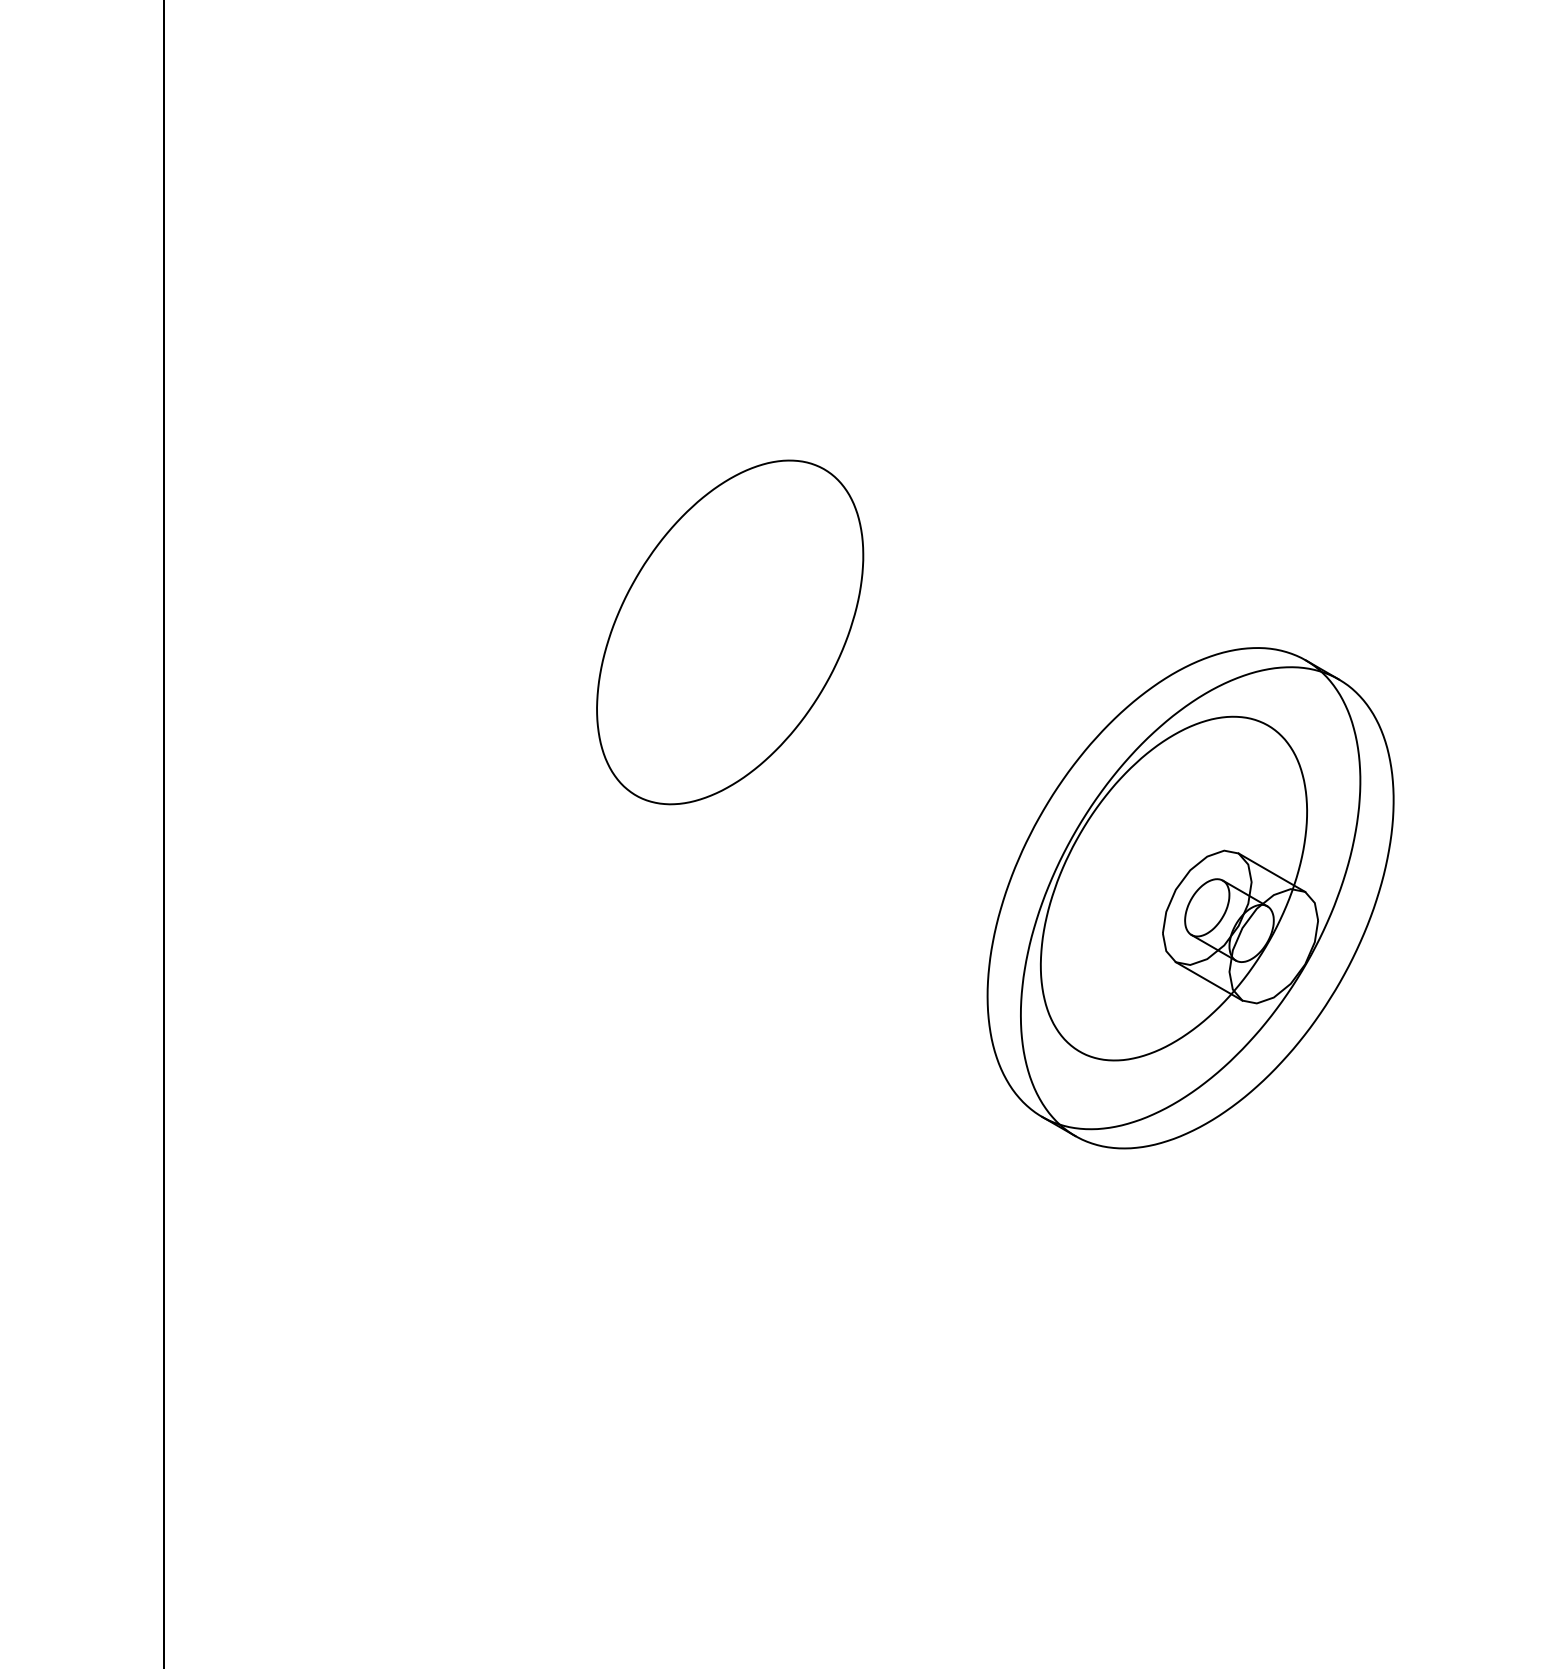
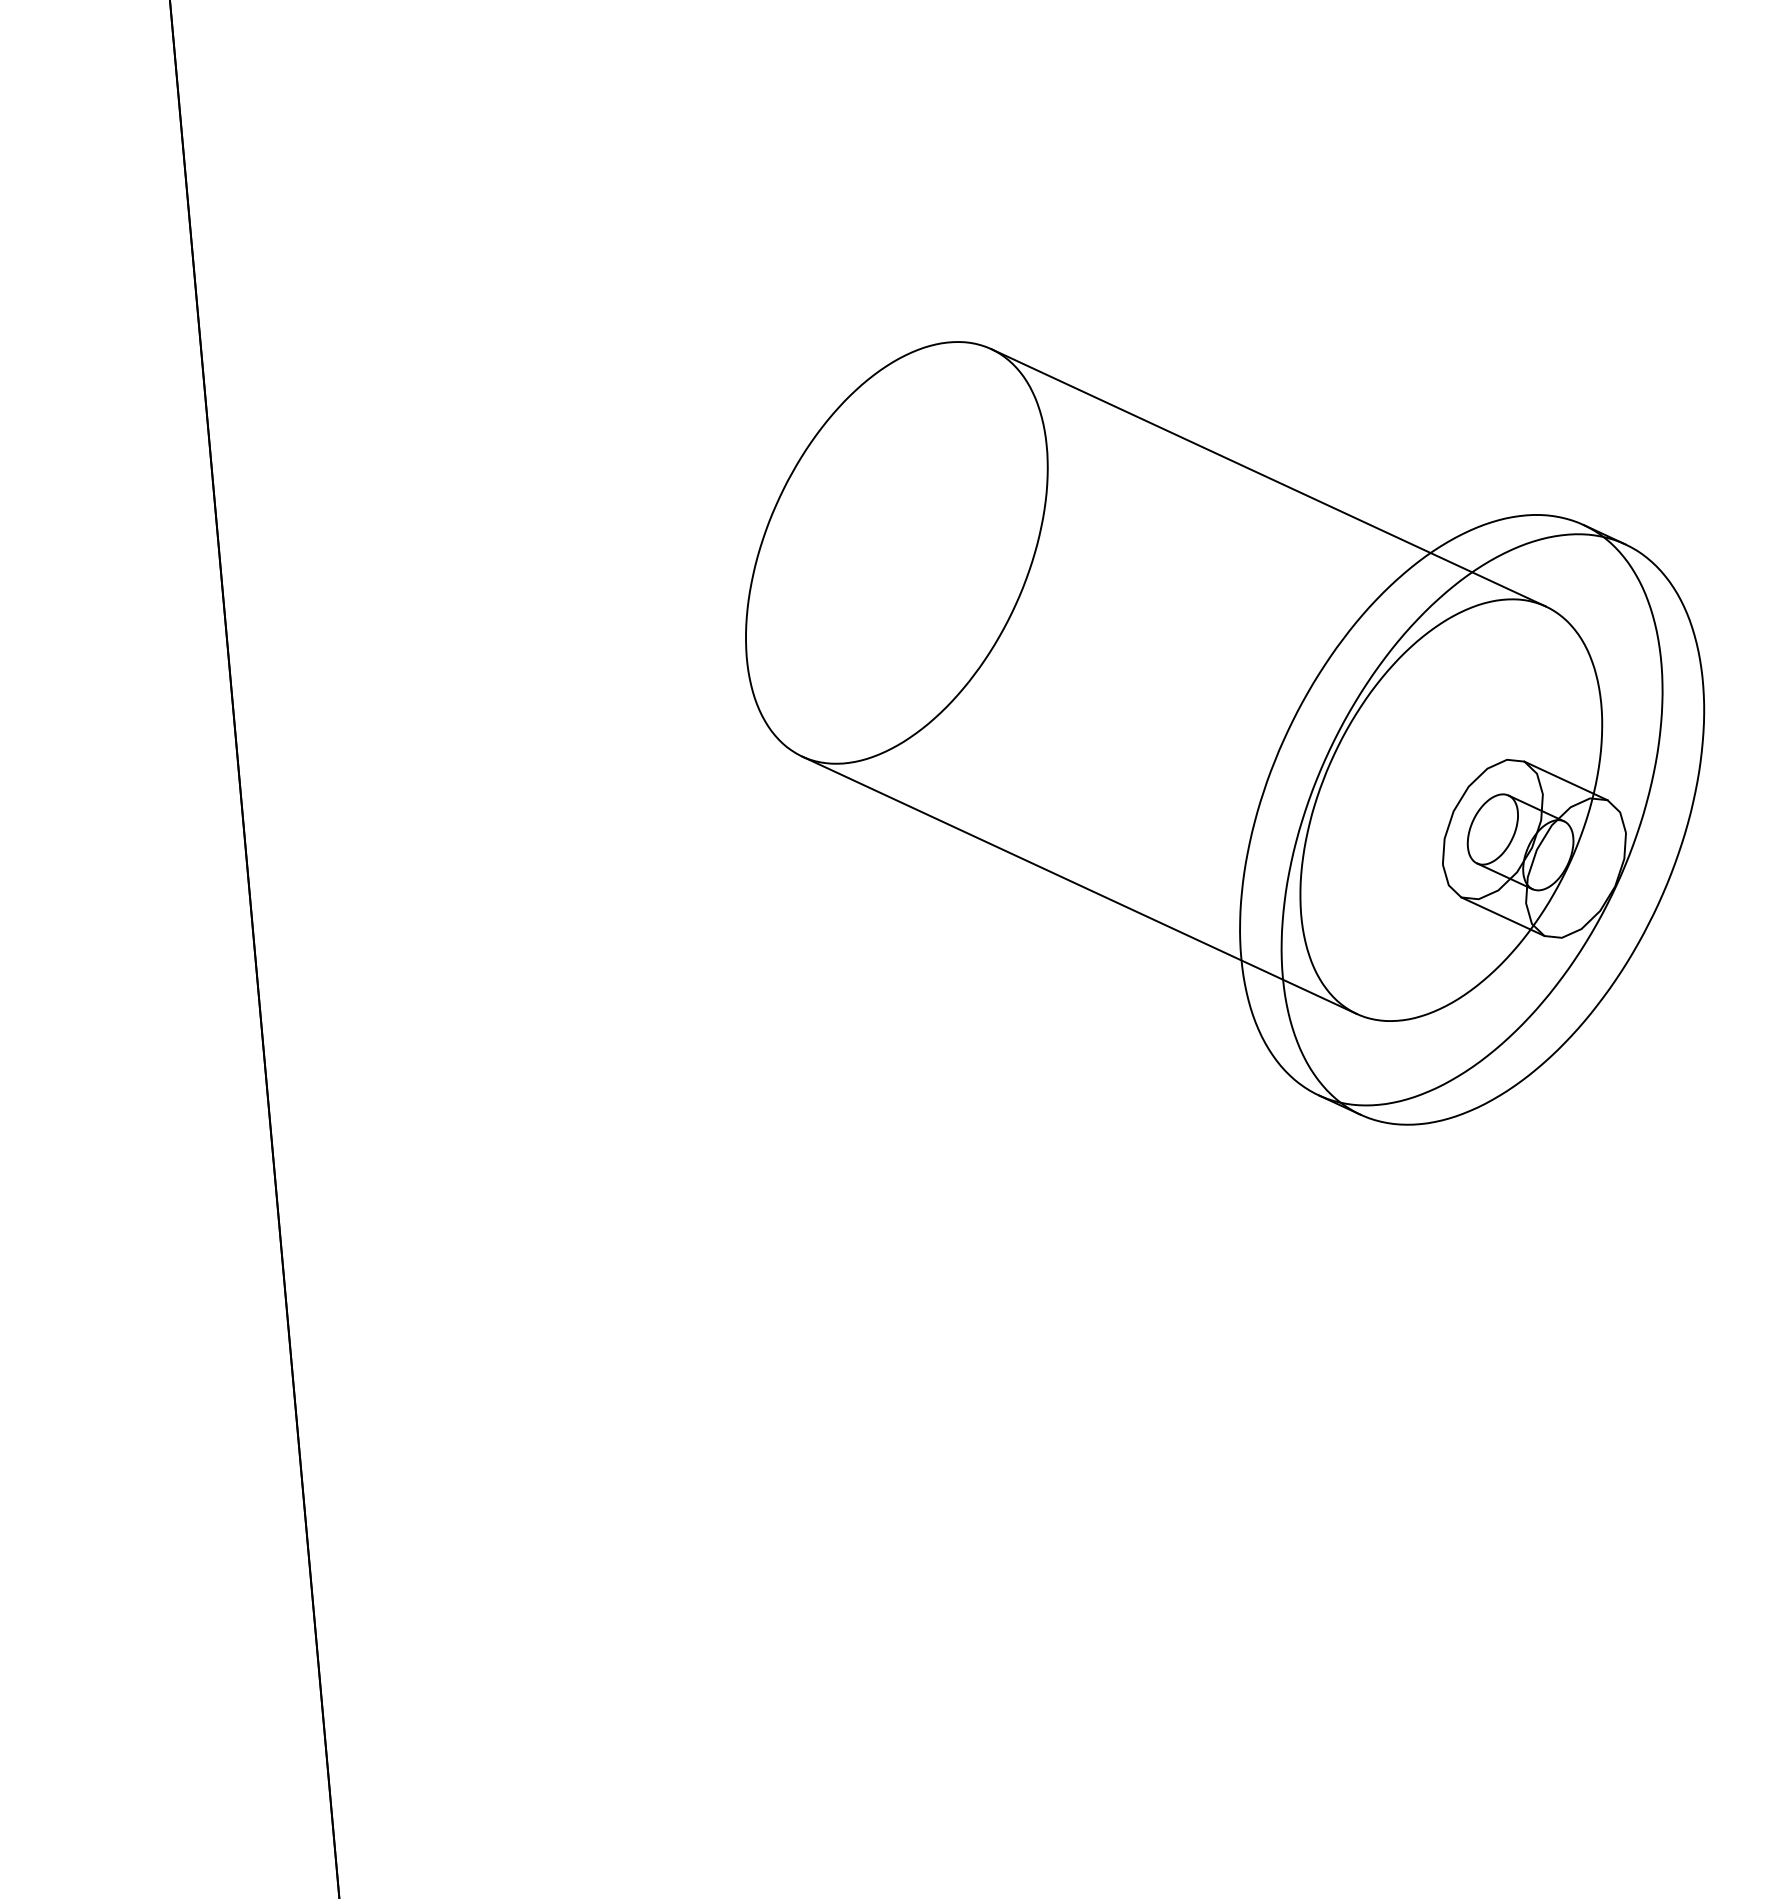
line: (1046, 597) -> (1268, 477), added
line: (857, 923) -> (1079, 885), added

